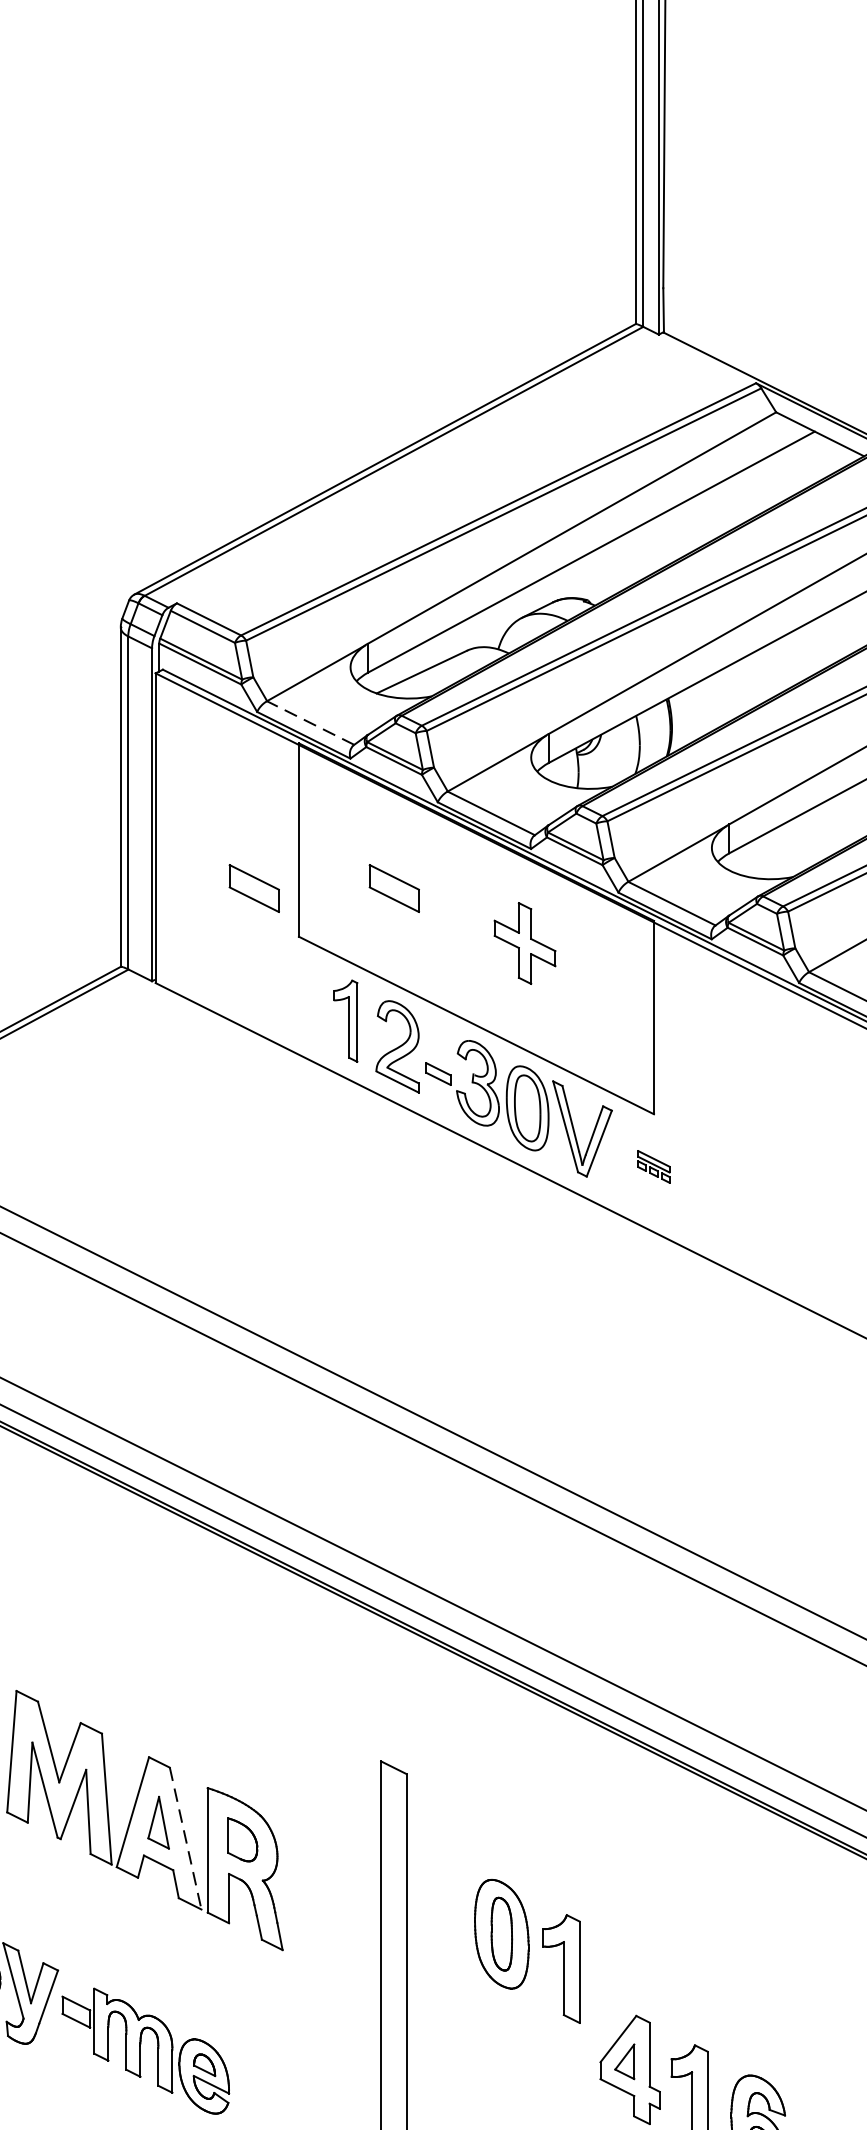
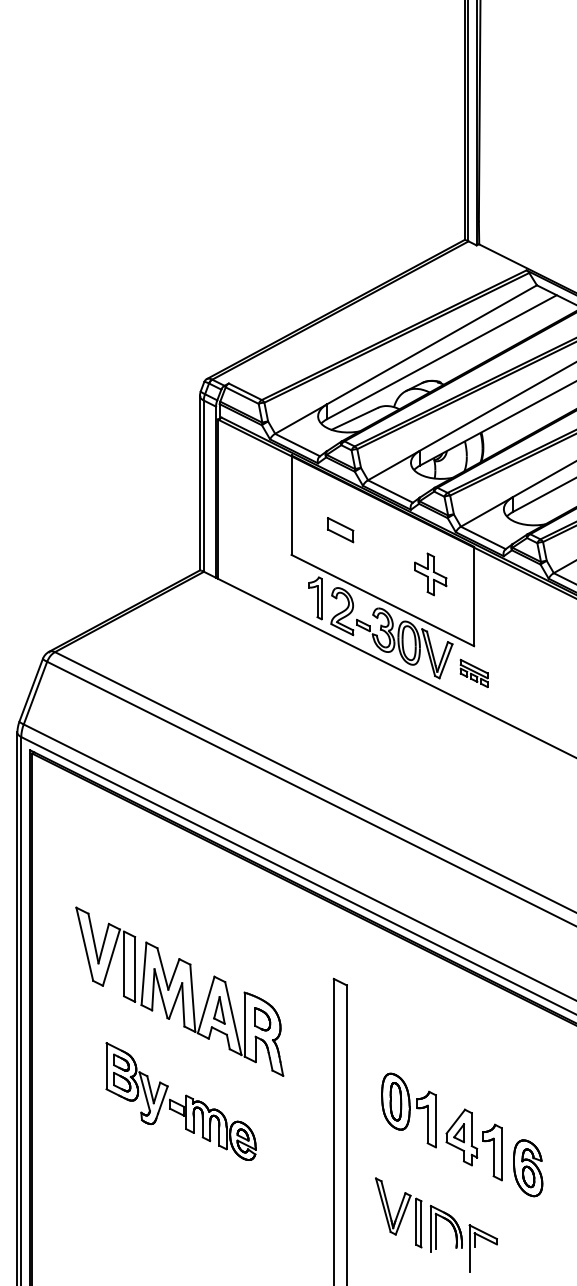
line: (310, 721) -> (297, 444), dashed -> solid
part: (254, 889) -> (268, 530), removed
part: (524, 943) -> (430, 574), moved
part: (652, 1165) -> (473, 672), size x1.67
line: (185, 1840) -> (233, 1019), dashed -> solid
part: (526, 1951) -> (408, 1110), moved

